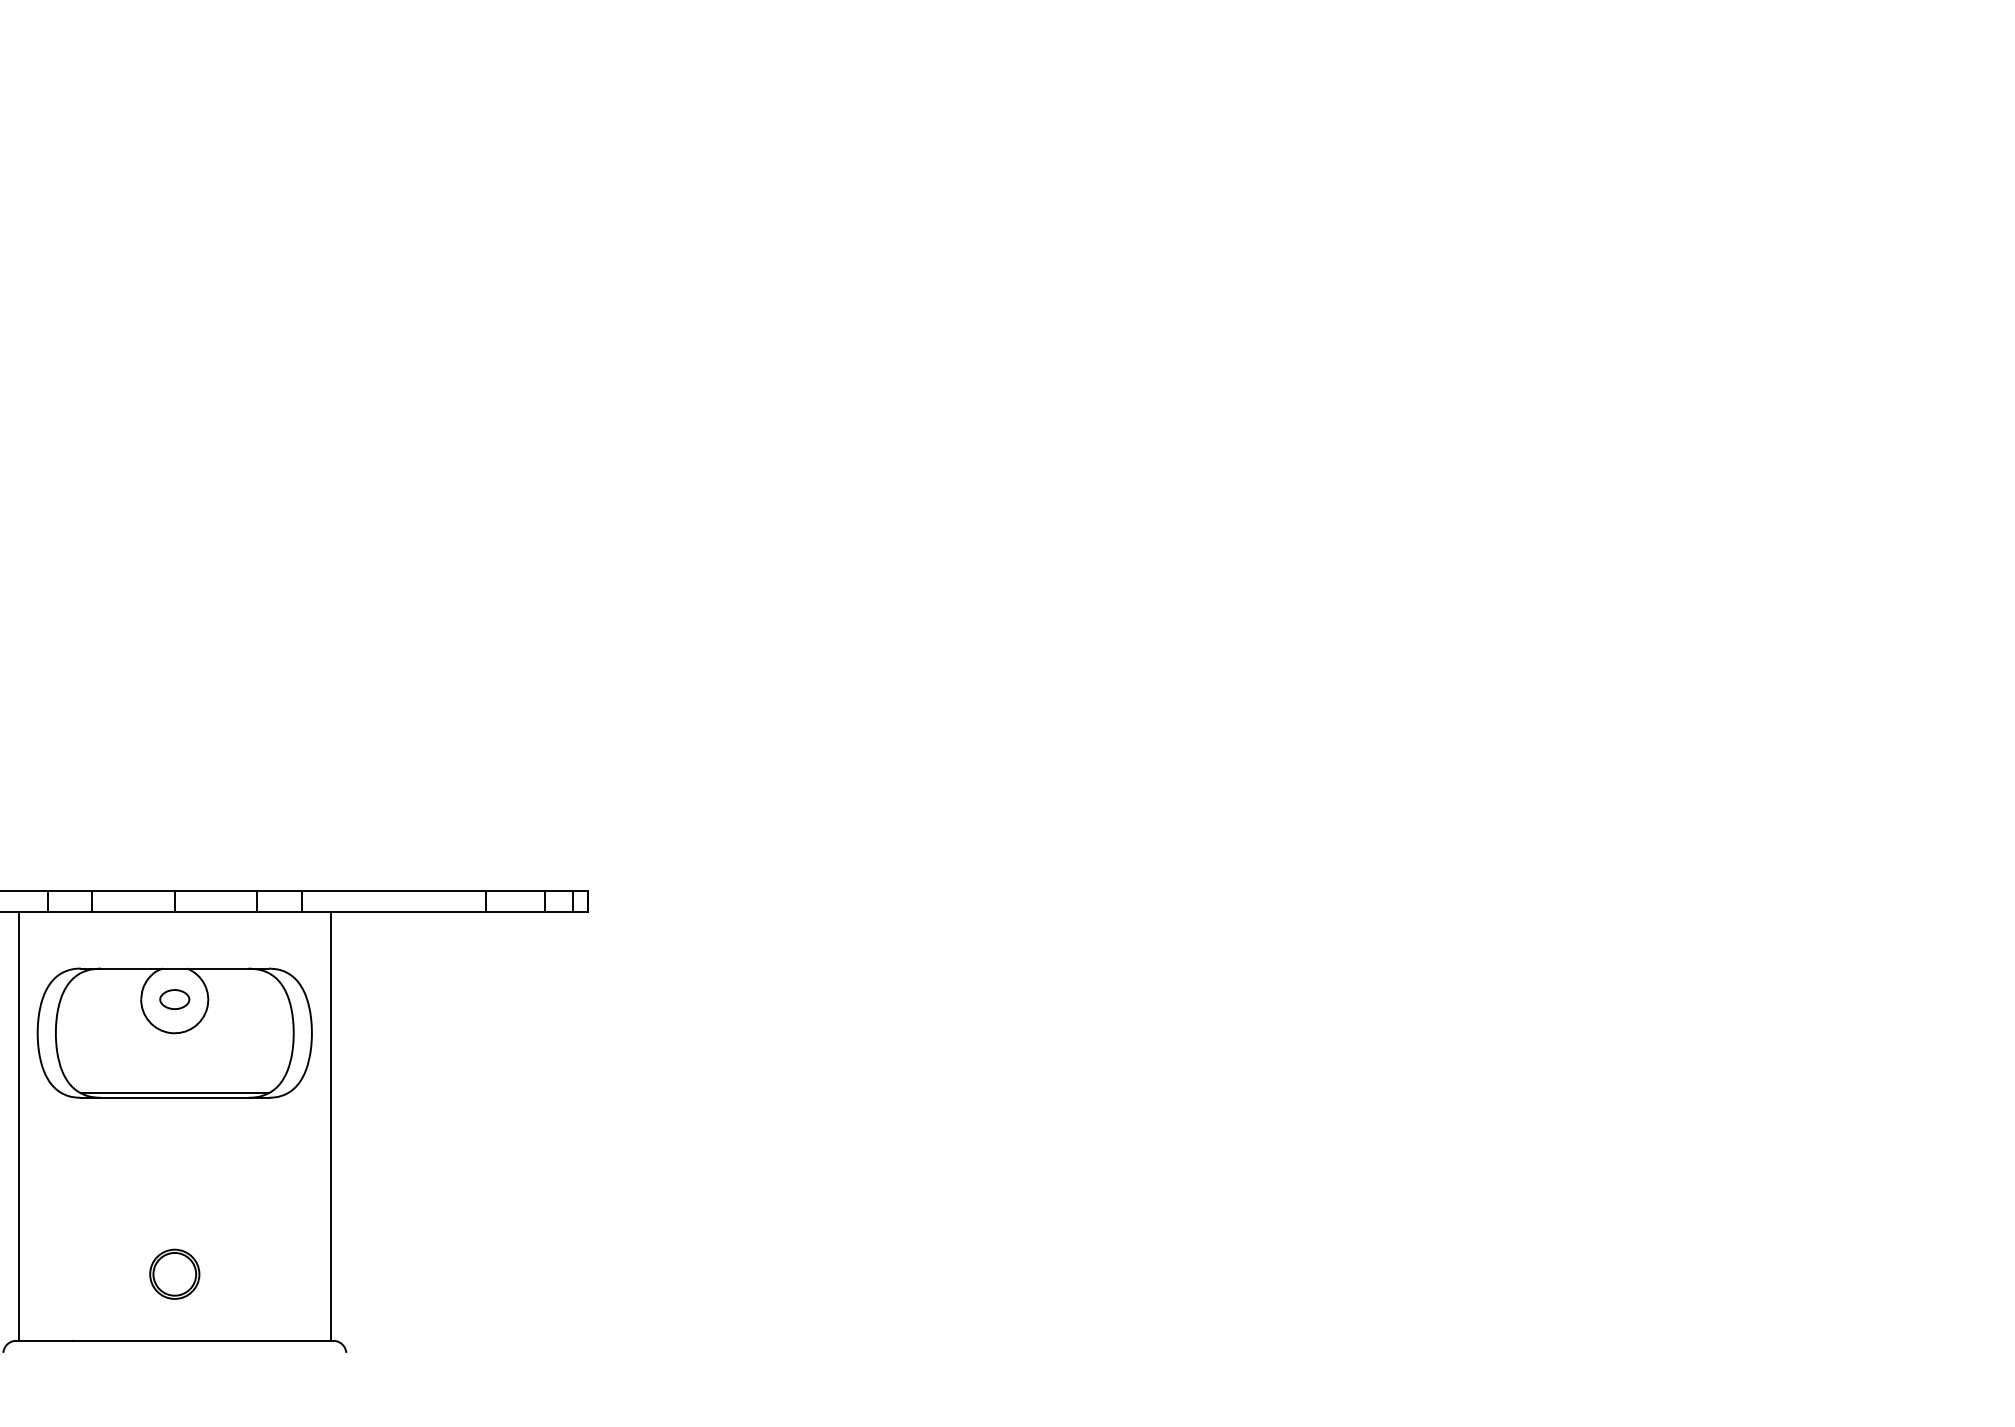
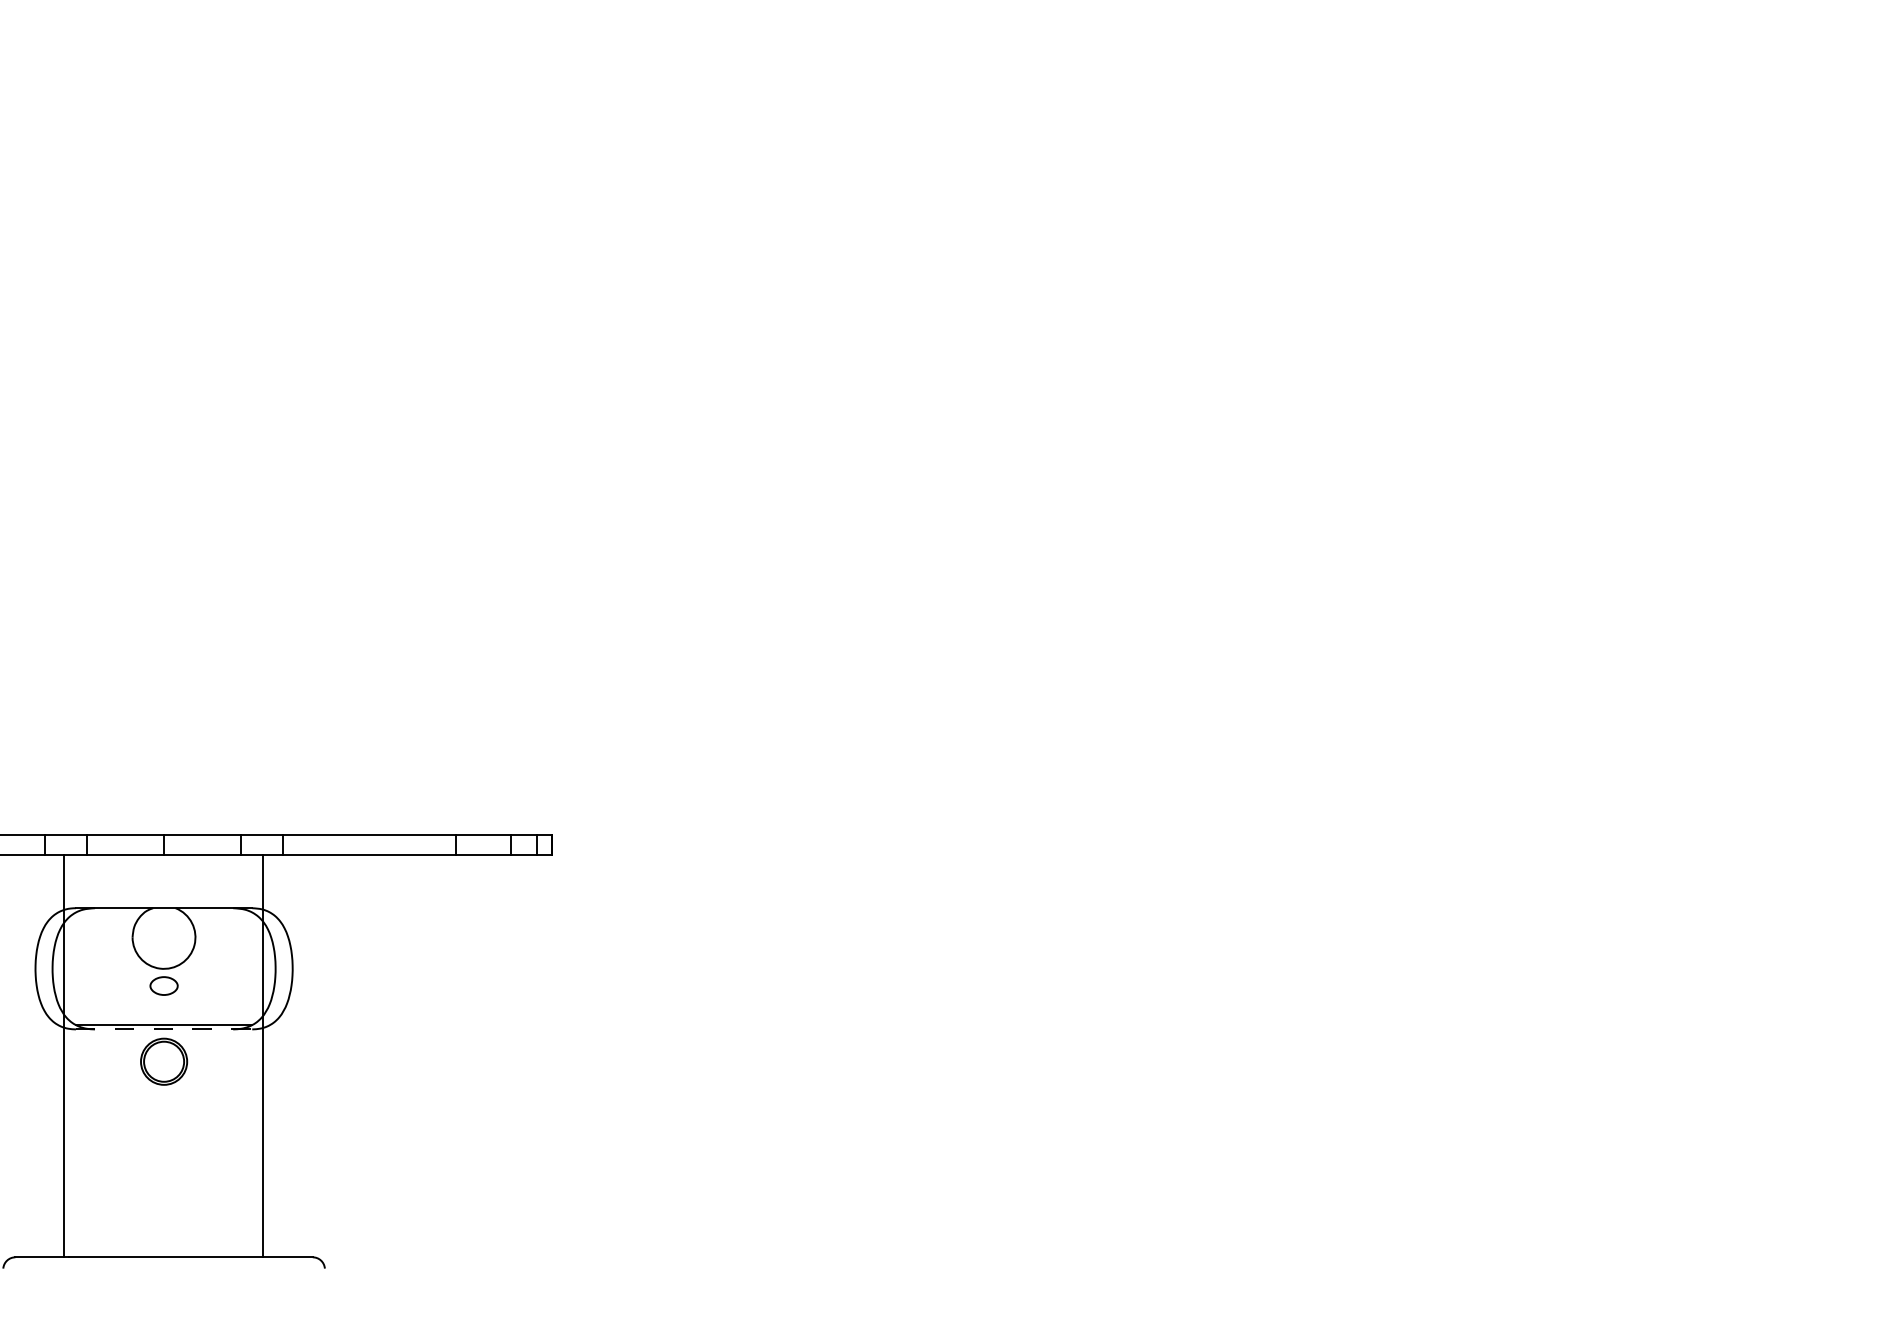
part: (174, 999) -> (163, 985), moved
line: (174, 1097) -> (163, 1029), solid -> dashed
line: (18, 1125) -> (63, 1055), moved
line: (330, 1125) -> (263, 1055), moved
part: (174, 1273) -> (163, 1061), moved

